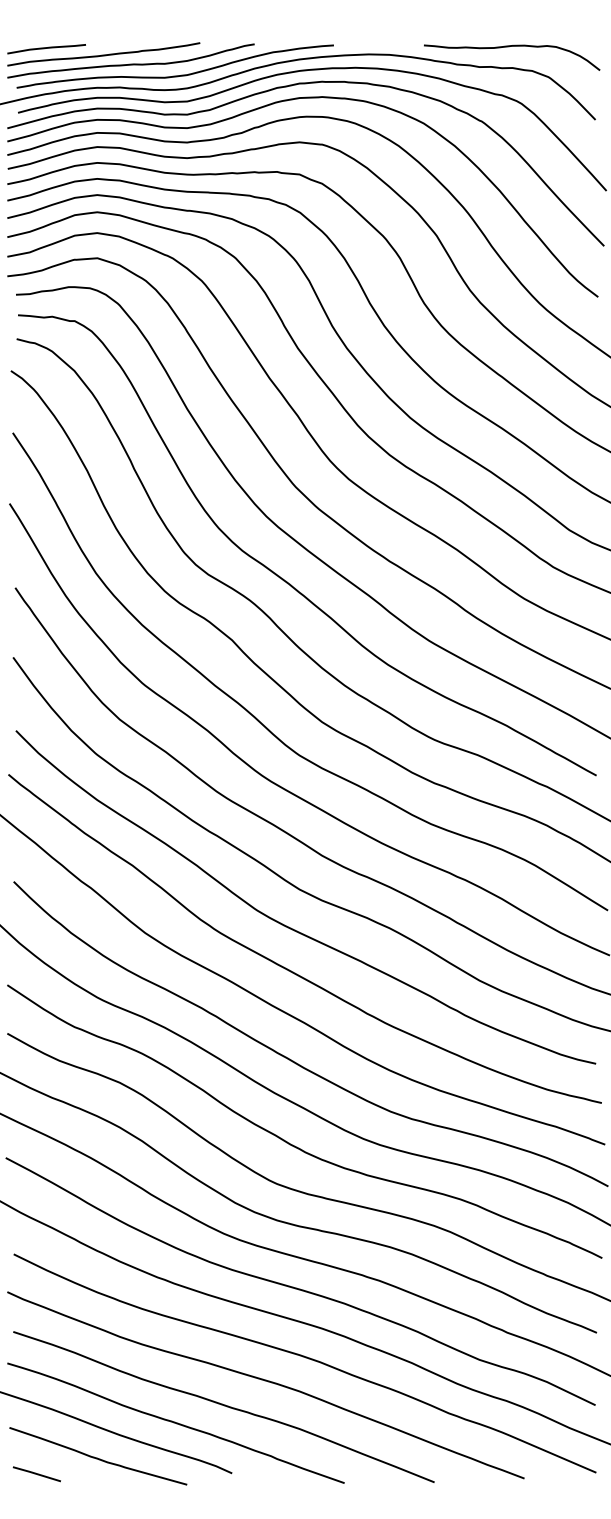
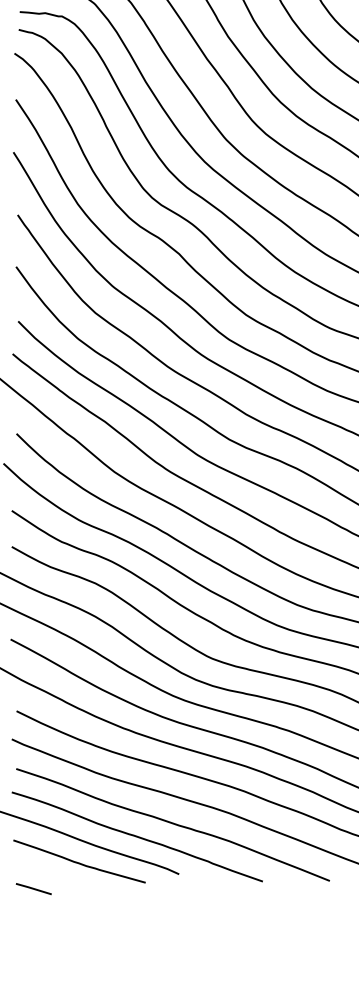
line: (36, 1474) -> (33, 889), moved

